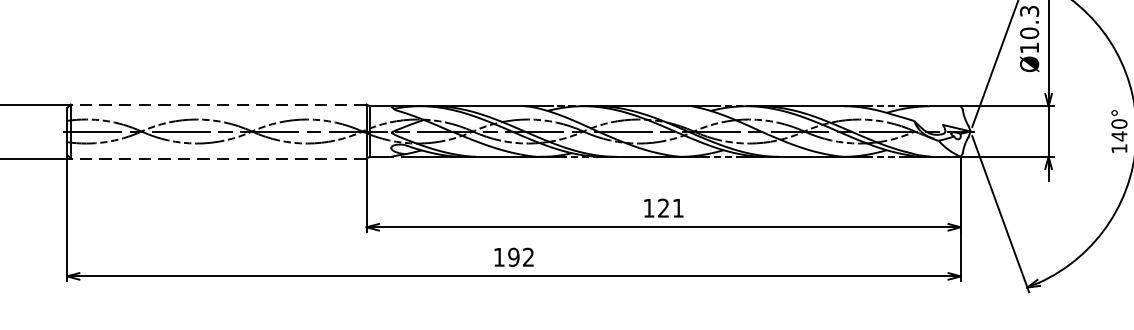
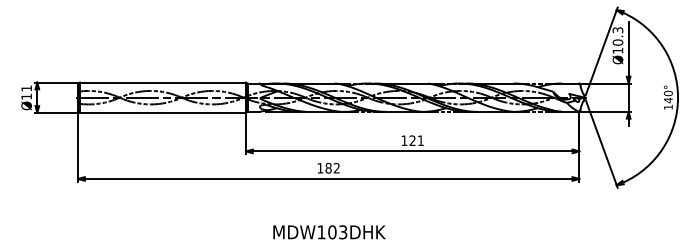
line: (219, 104) -> (163, 82), dashed -> solid
line: (219, 157) -> (163, 112), dashed -> solid
text: (513, 257) -> (328, 168), 192 -> 182

